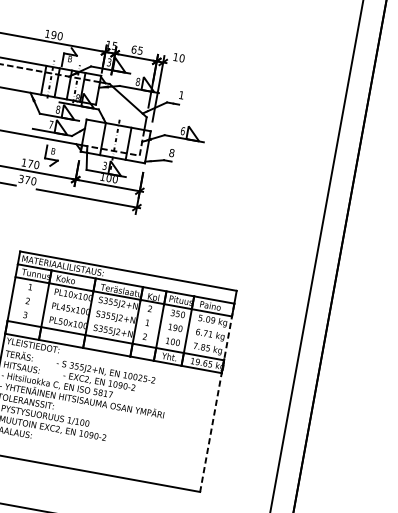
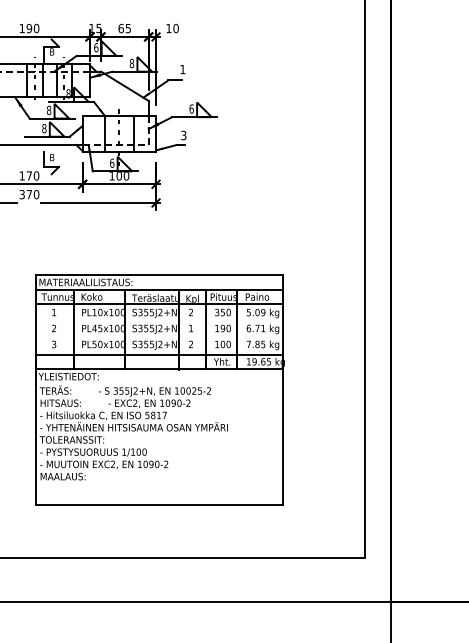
text: (109, 62) -> (96, 47), 3 -> 6
text: (51, 124) -> (44, 128), 7 -> 8
text: (171, 152) -> (183, 135), 8 -> 3
text: (105, 165) -> (112, 162), 3 -> 6
line: (217, 397) -> (283, 397), dashed -> solid

